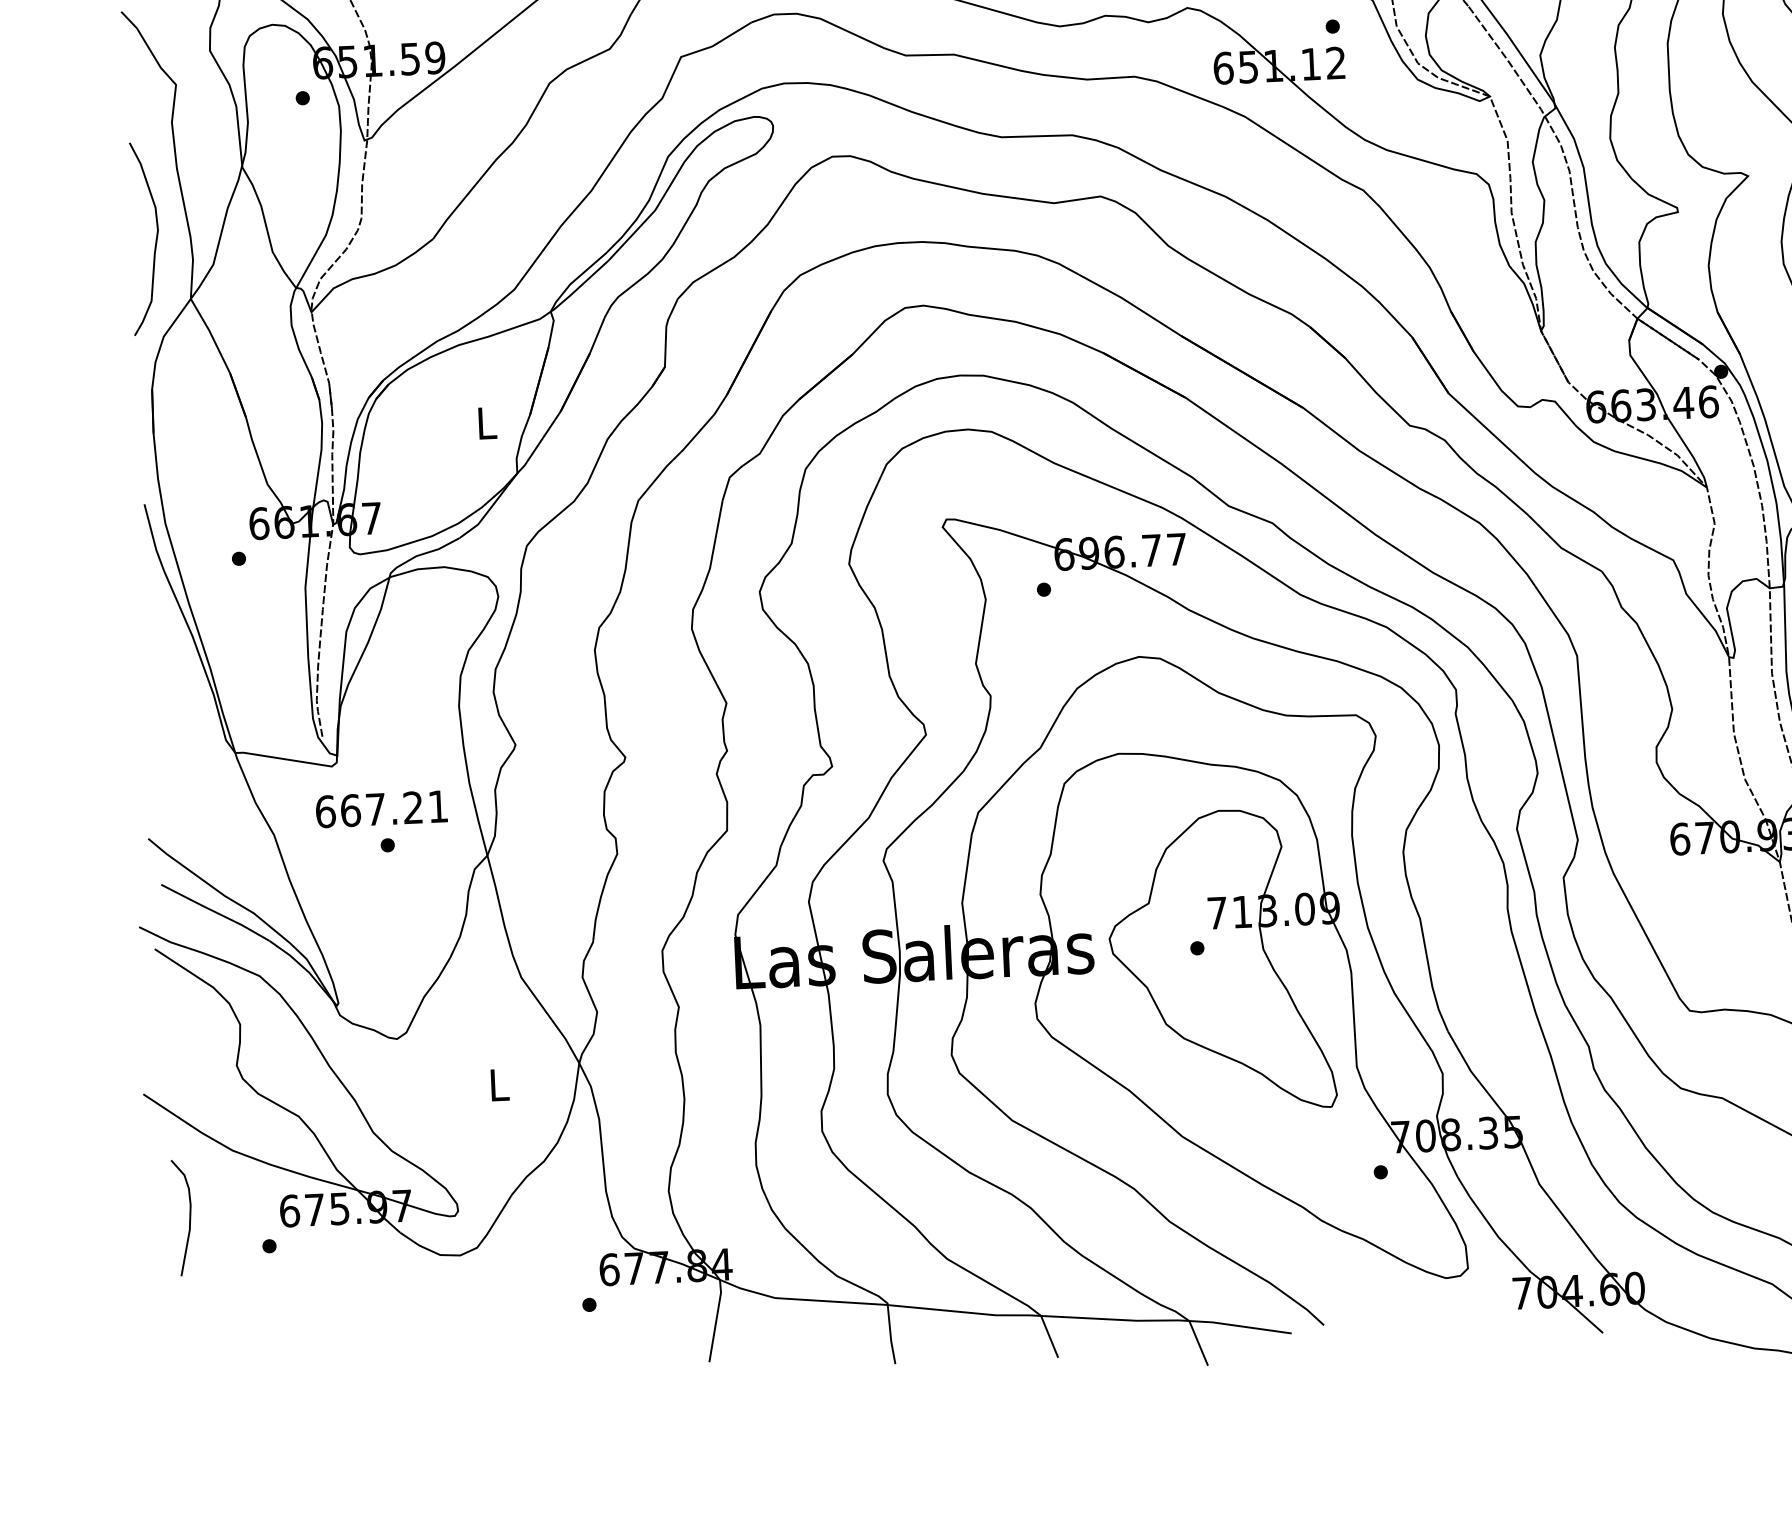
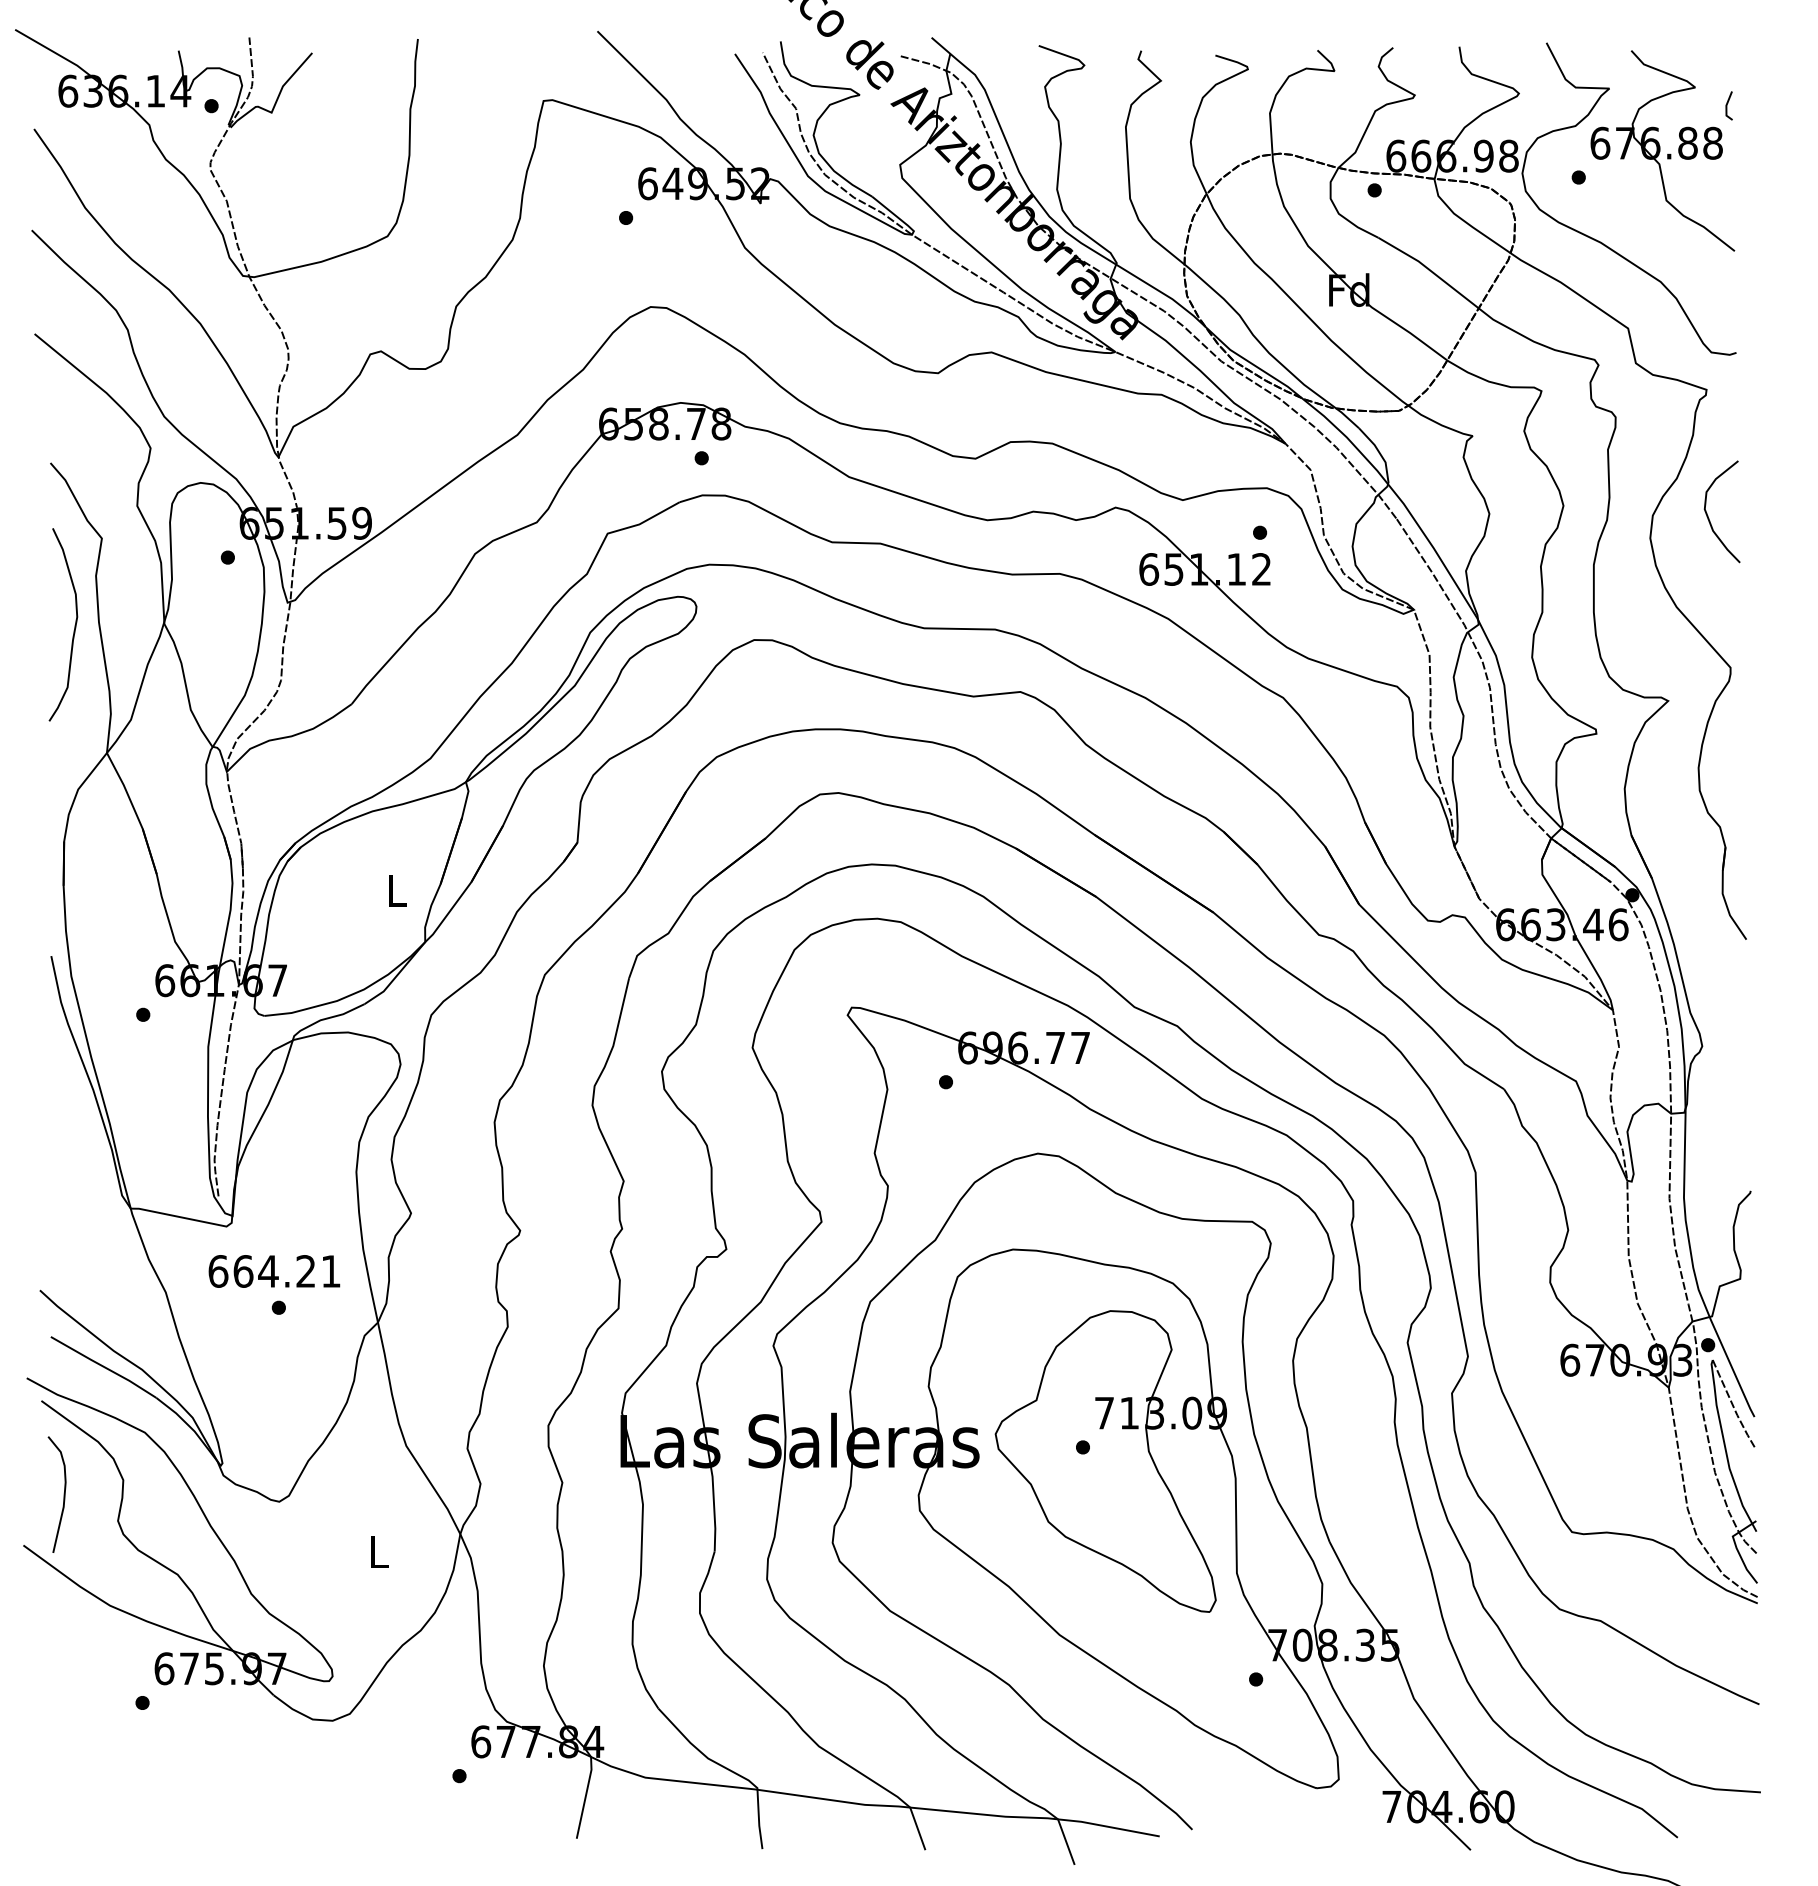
curve: (155, 238) -> (74, 625), moved
text: (375, 809) -> (268, 1271), 667.21 -> 664.21
curve: (189, 1217) -> (63, 1494), moved

